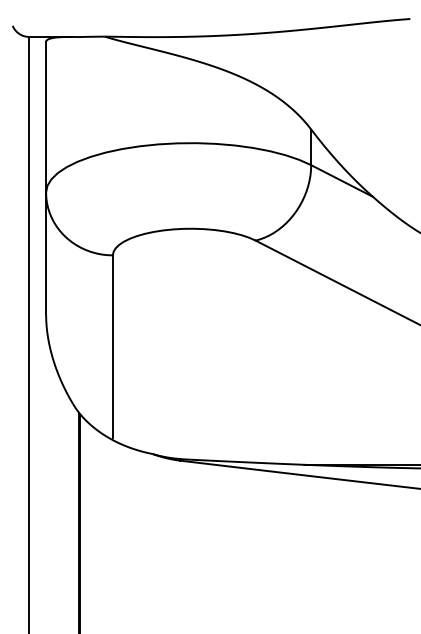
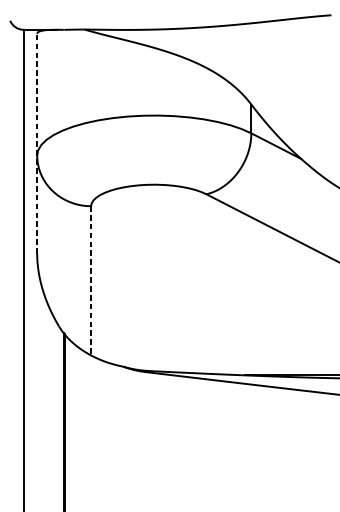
line: (46, 177) -> (37, 143), solid -> dashed
line: (112, 346) -> (90, 279), solid -> dashed

